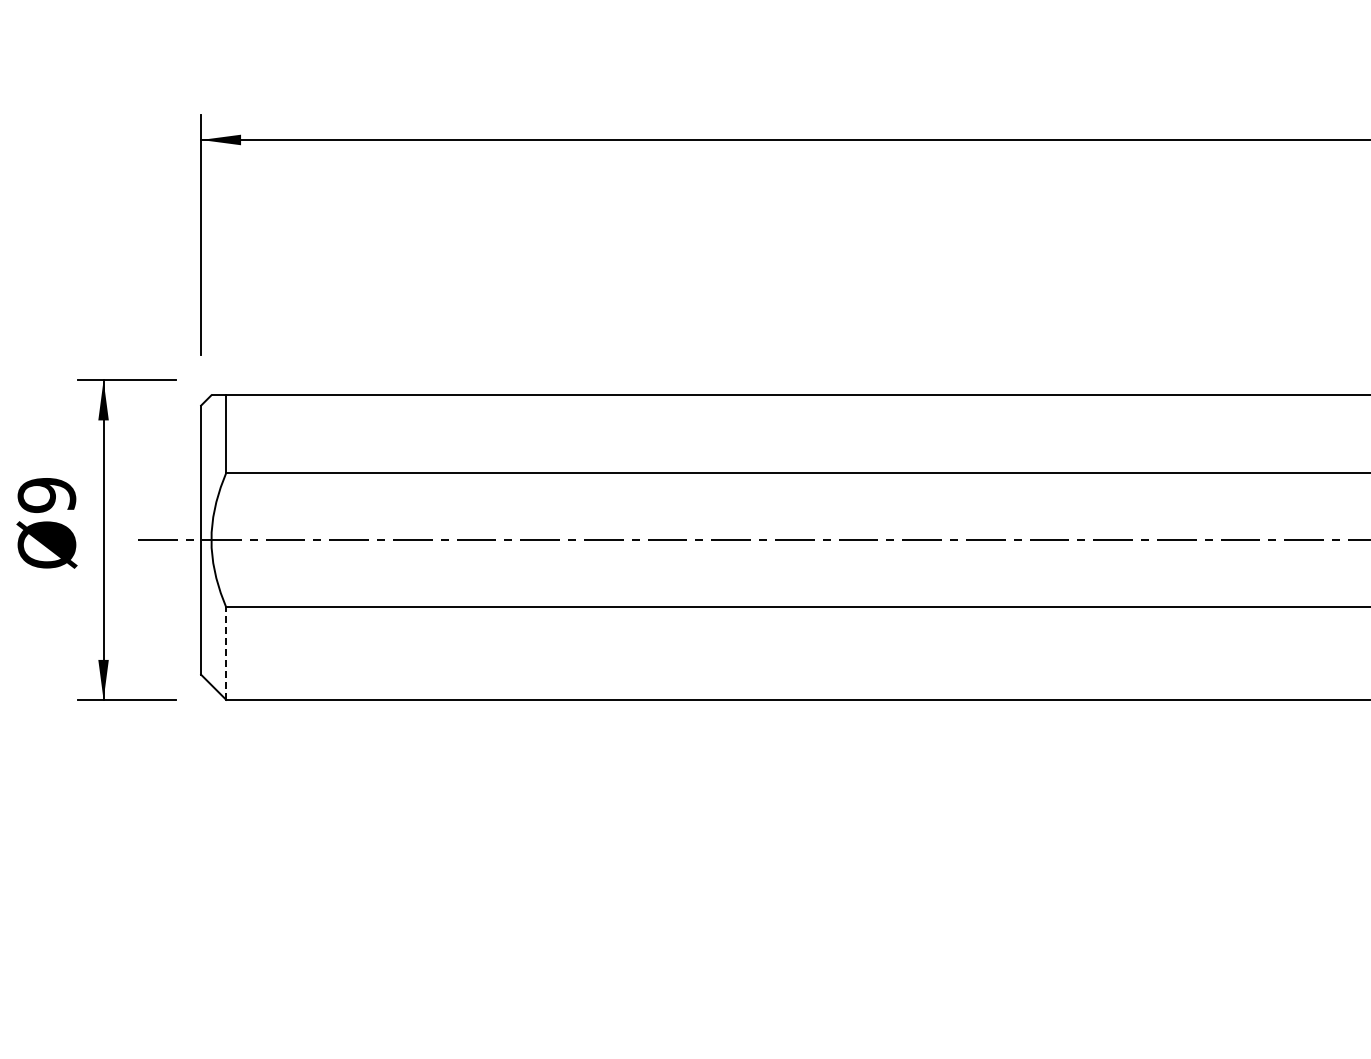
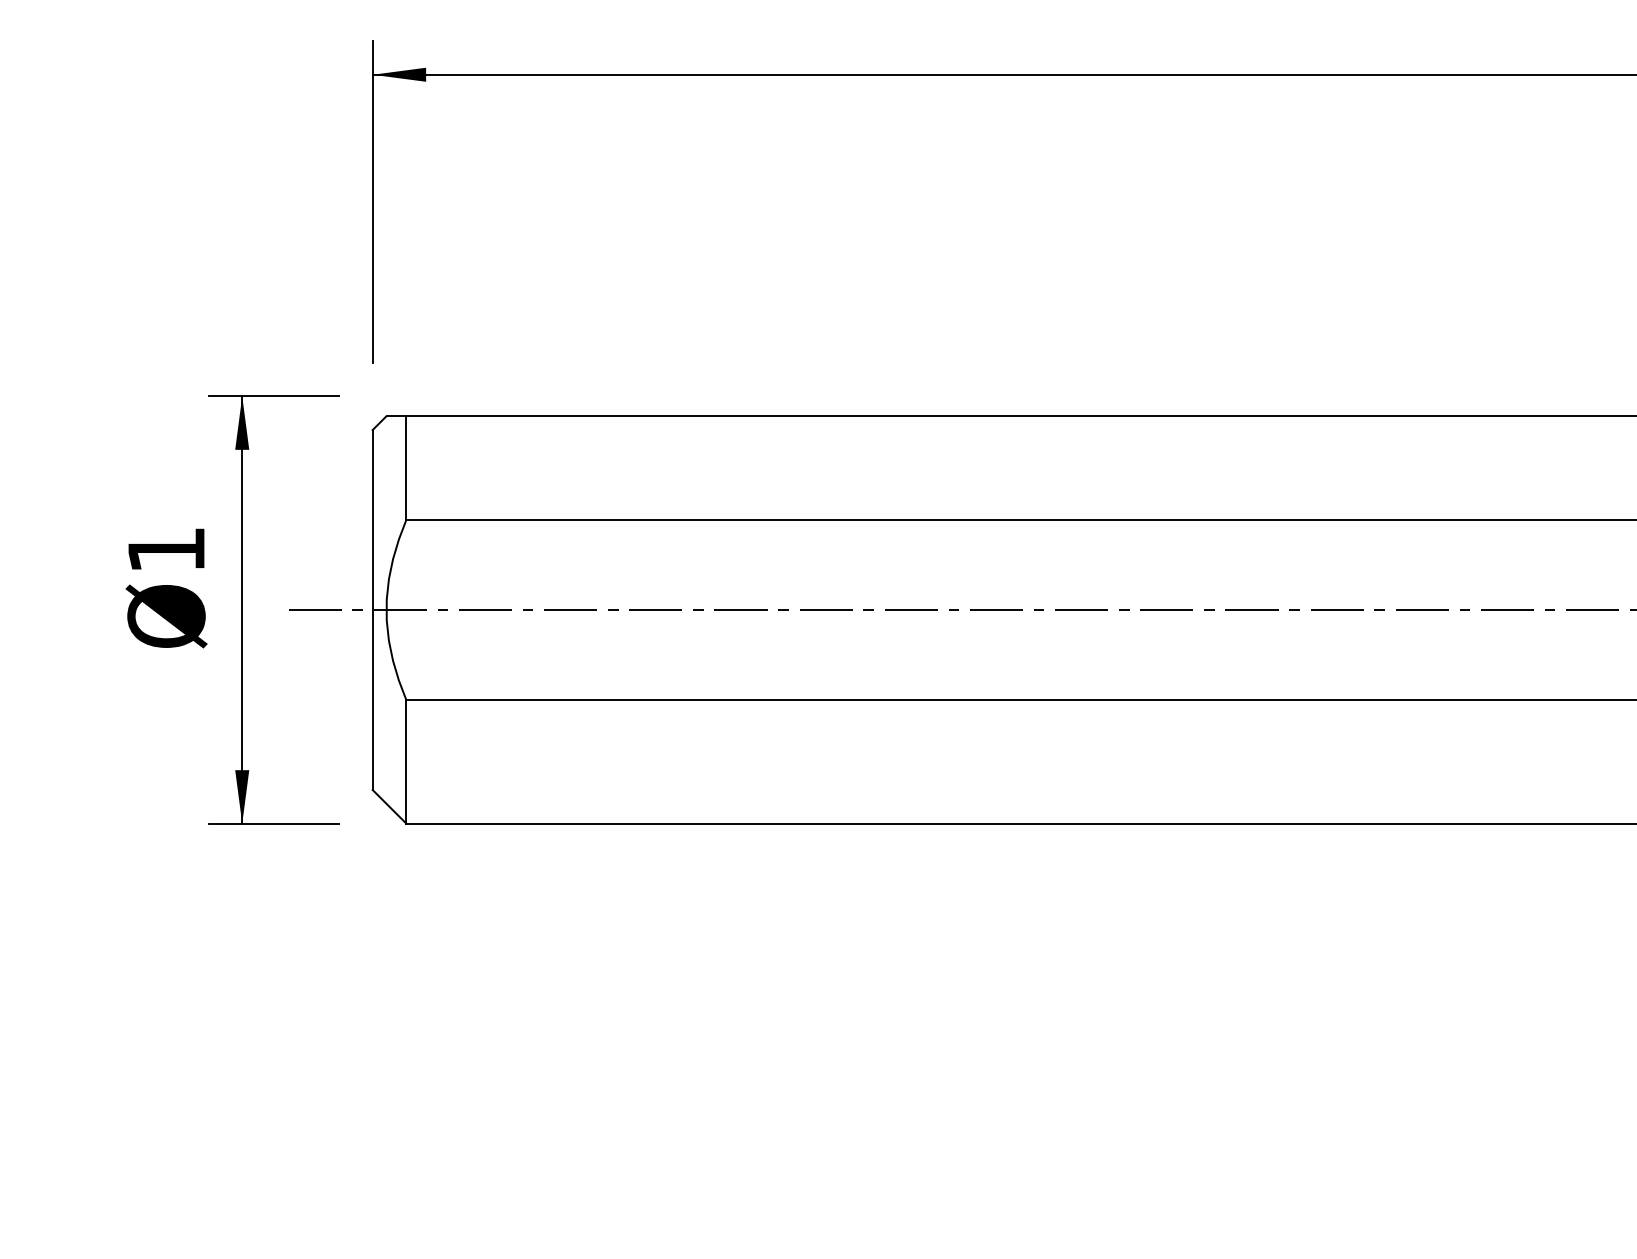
text: (46, 495) -> (165, 550), Ø9 -> Ø1
line: (226, 653) -> (406, 761), dashed -> solid

